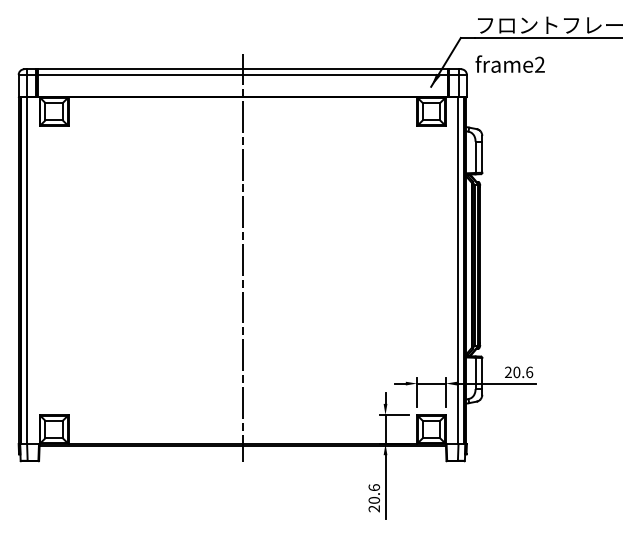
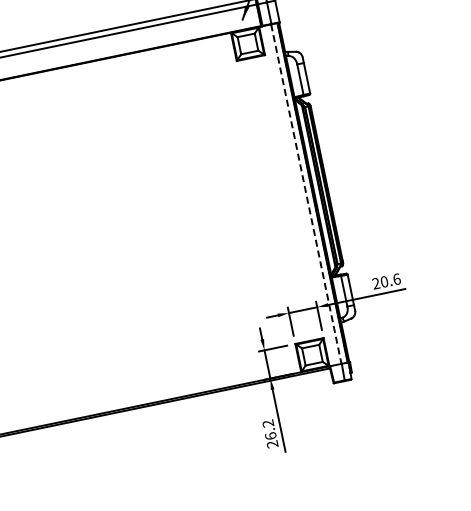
line: (242, 257) -> (92, 225), removed
line: (458, 271) -> (306, 194), solid -> dashed
text: (374, 493) -> (269, 429), 20.6 -> 26.2

